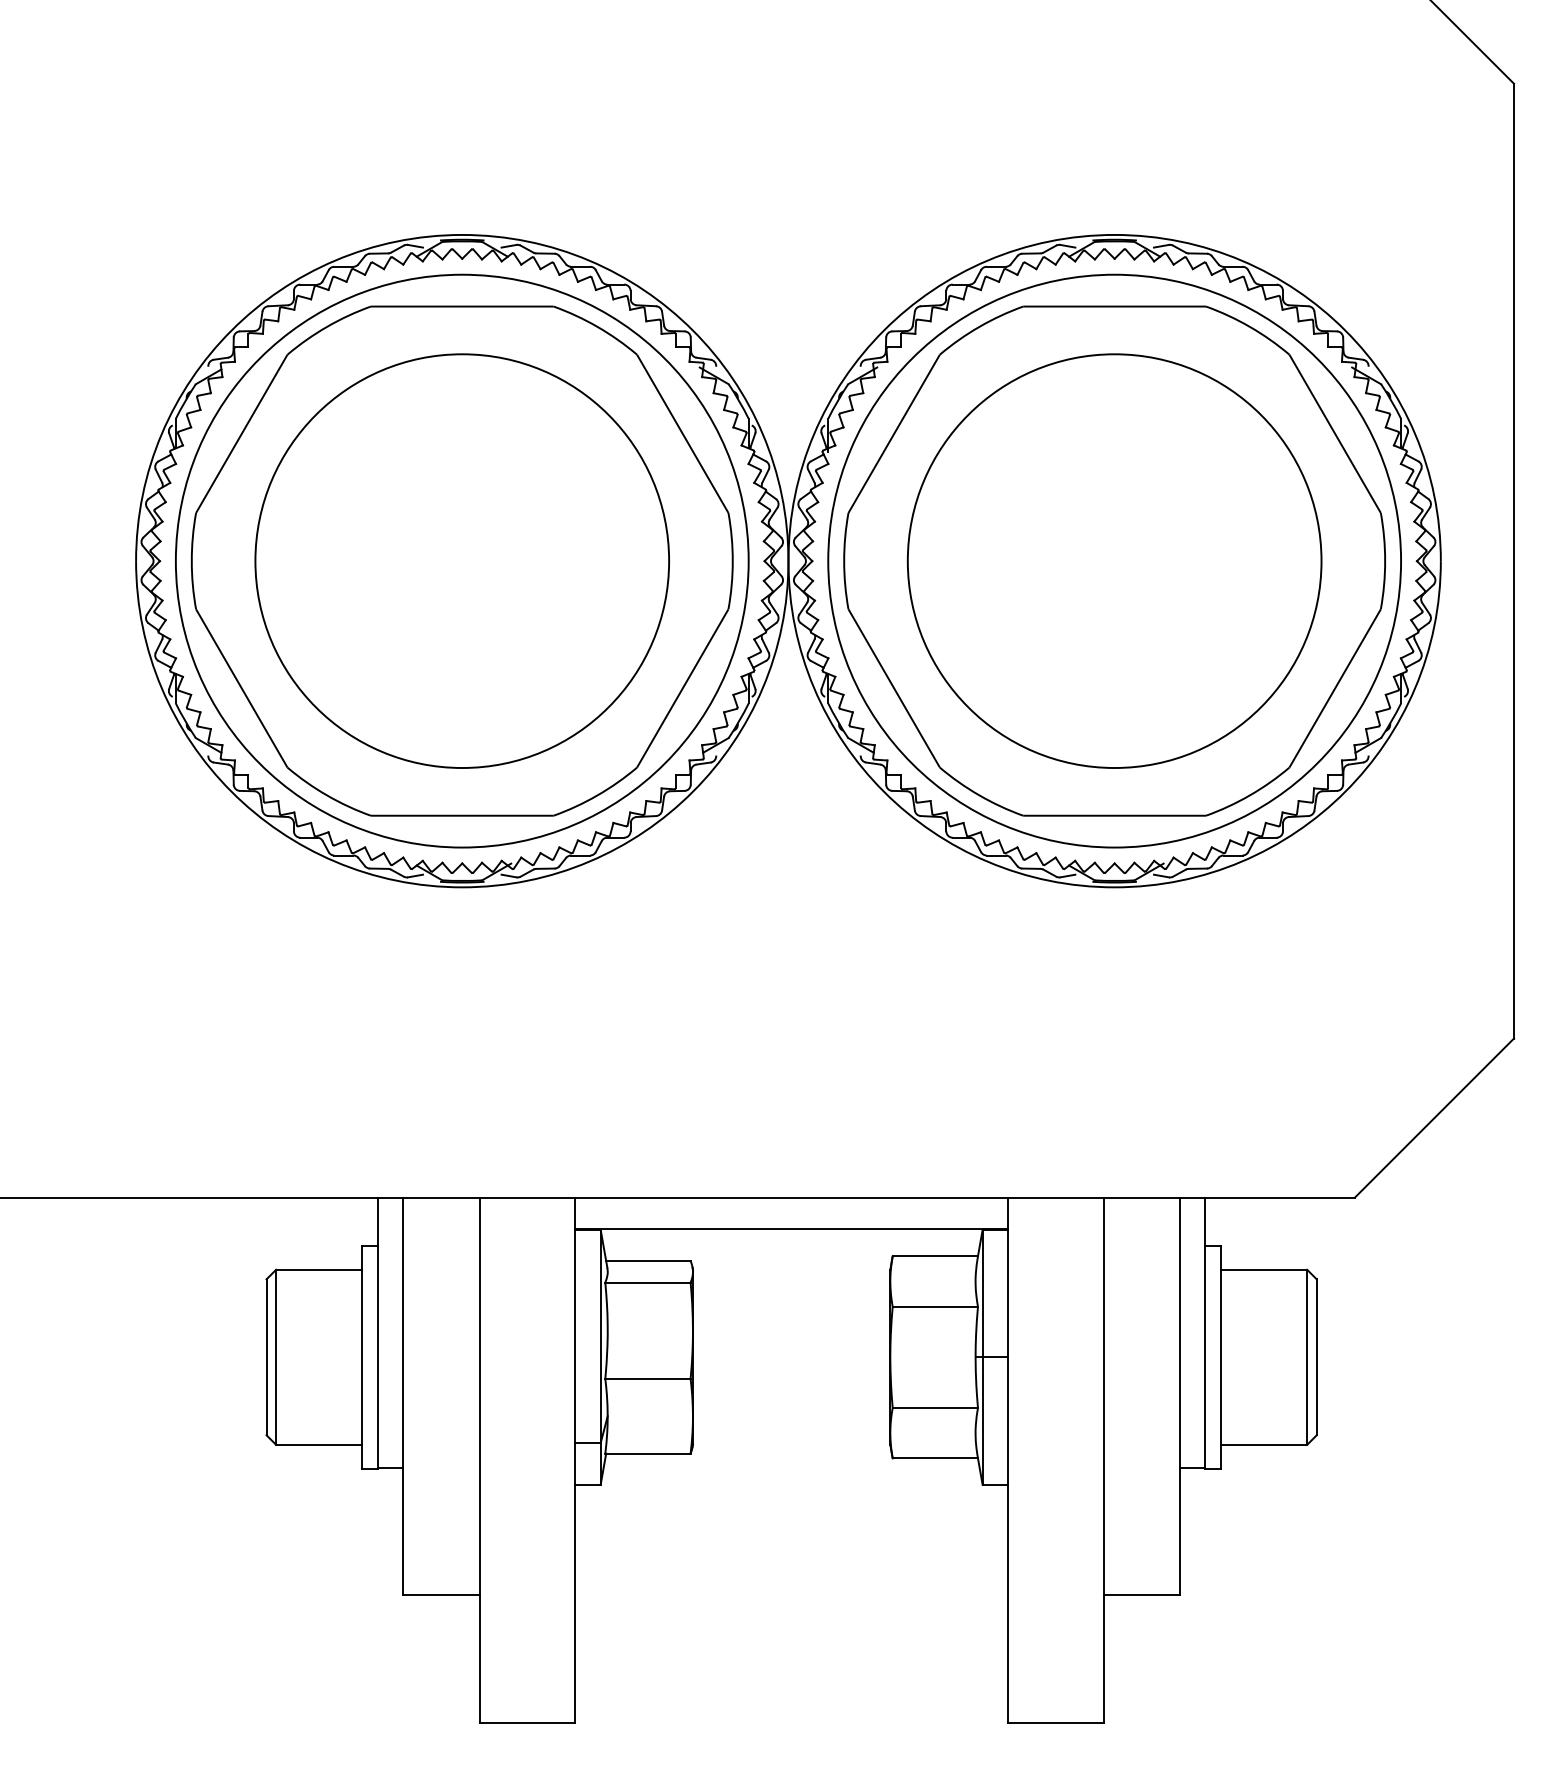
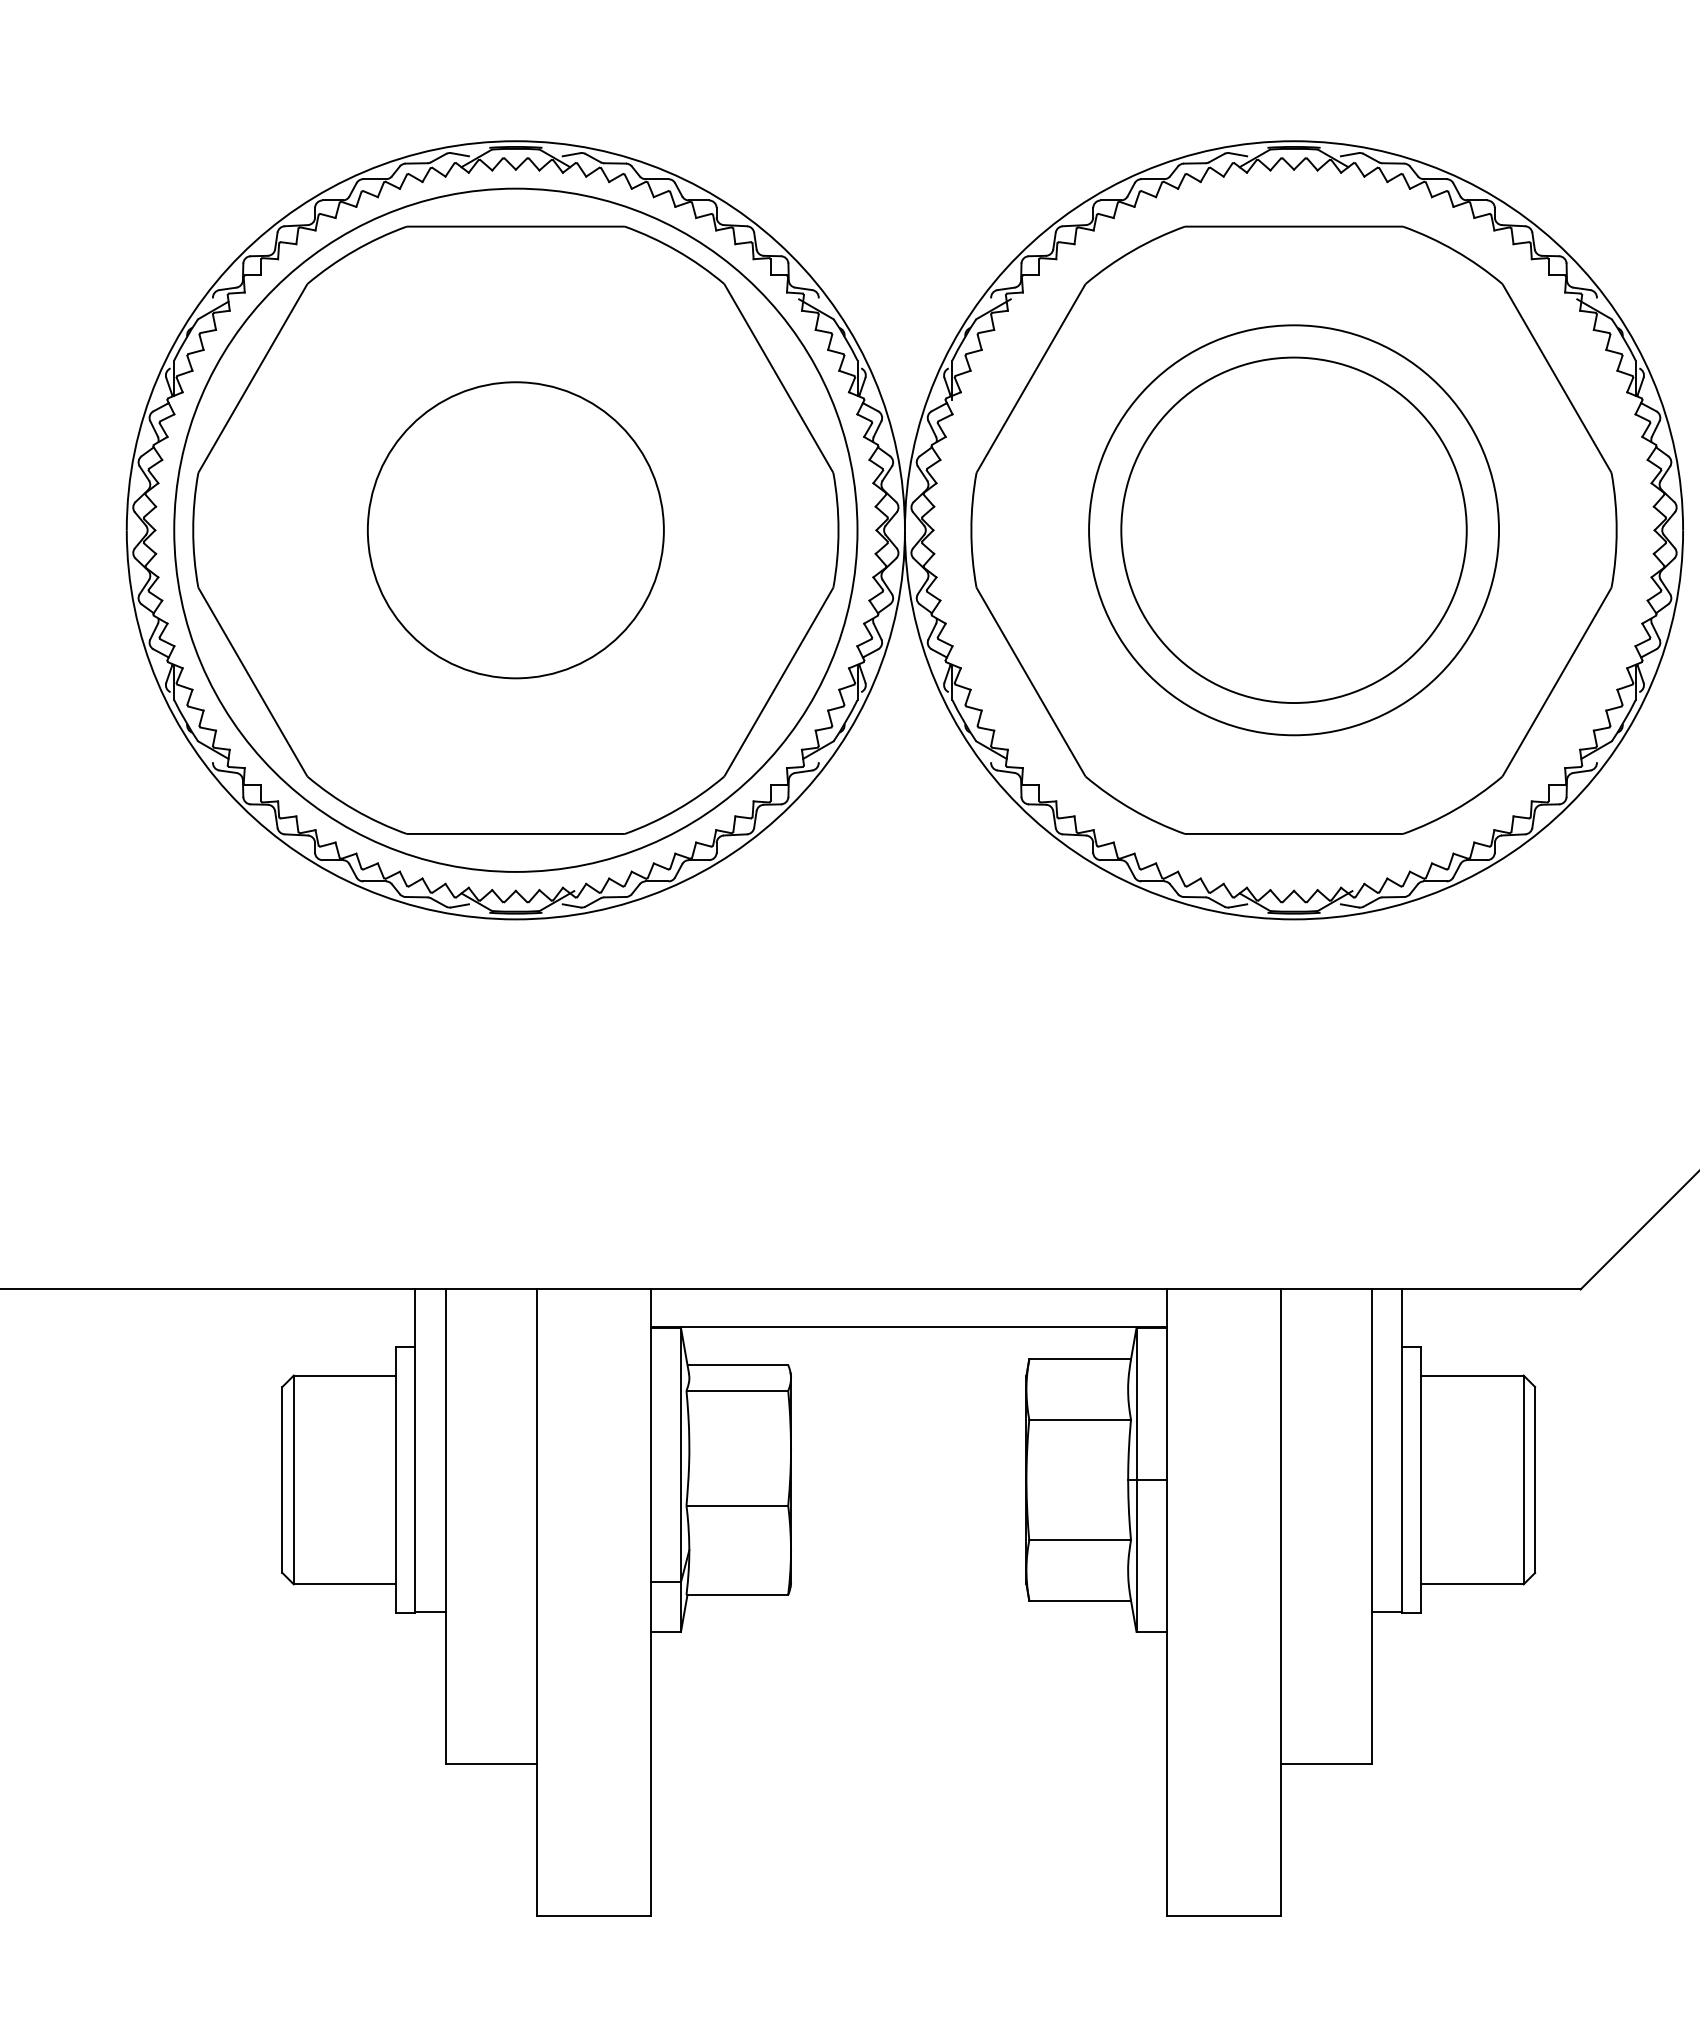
circle: (1114, 560) -> (1293, 529), size x0.6
circle: (462, 561) -> (516, 530), size x0.6
circle: (1114, 561) -> (1293, 530), size x0.7

